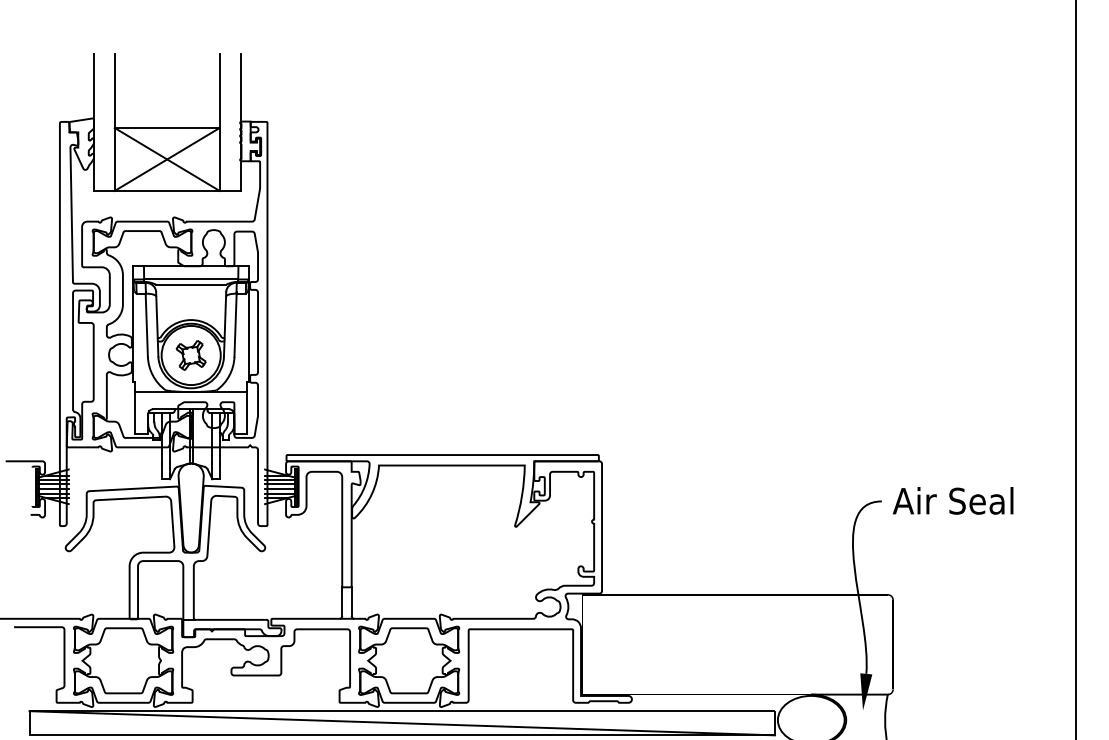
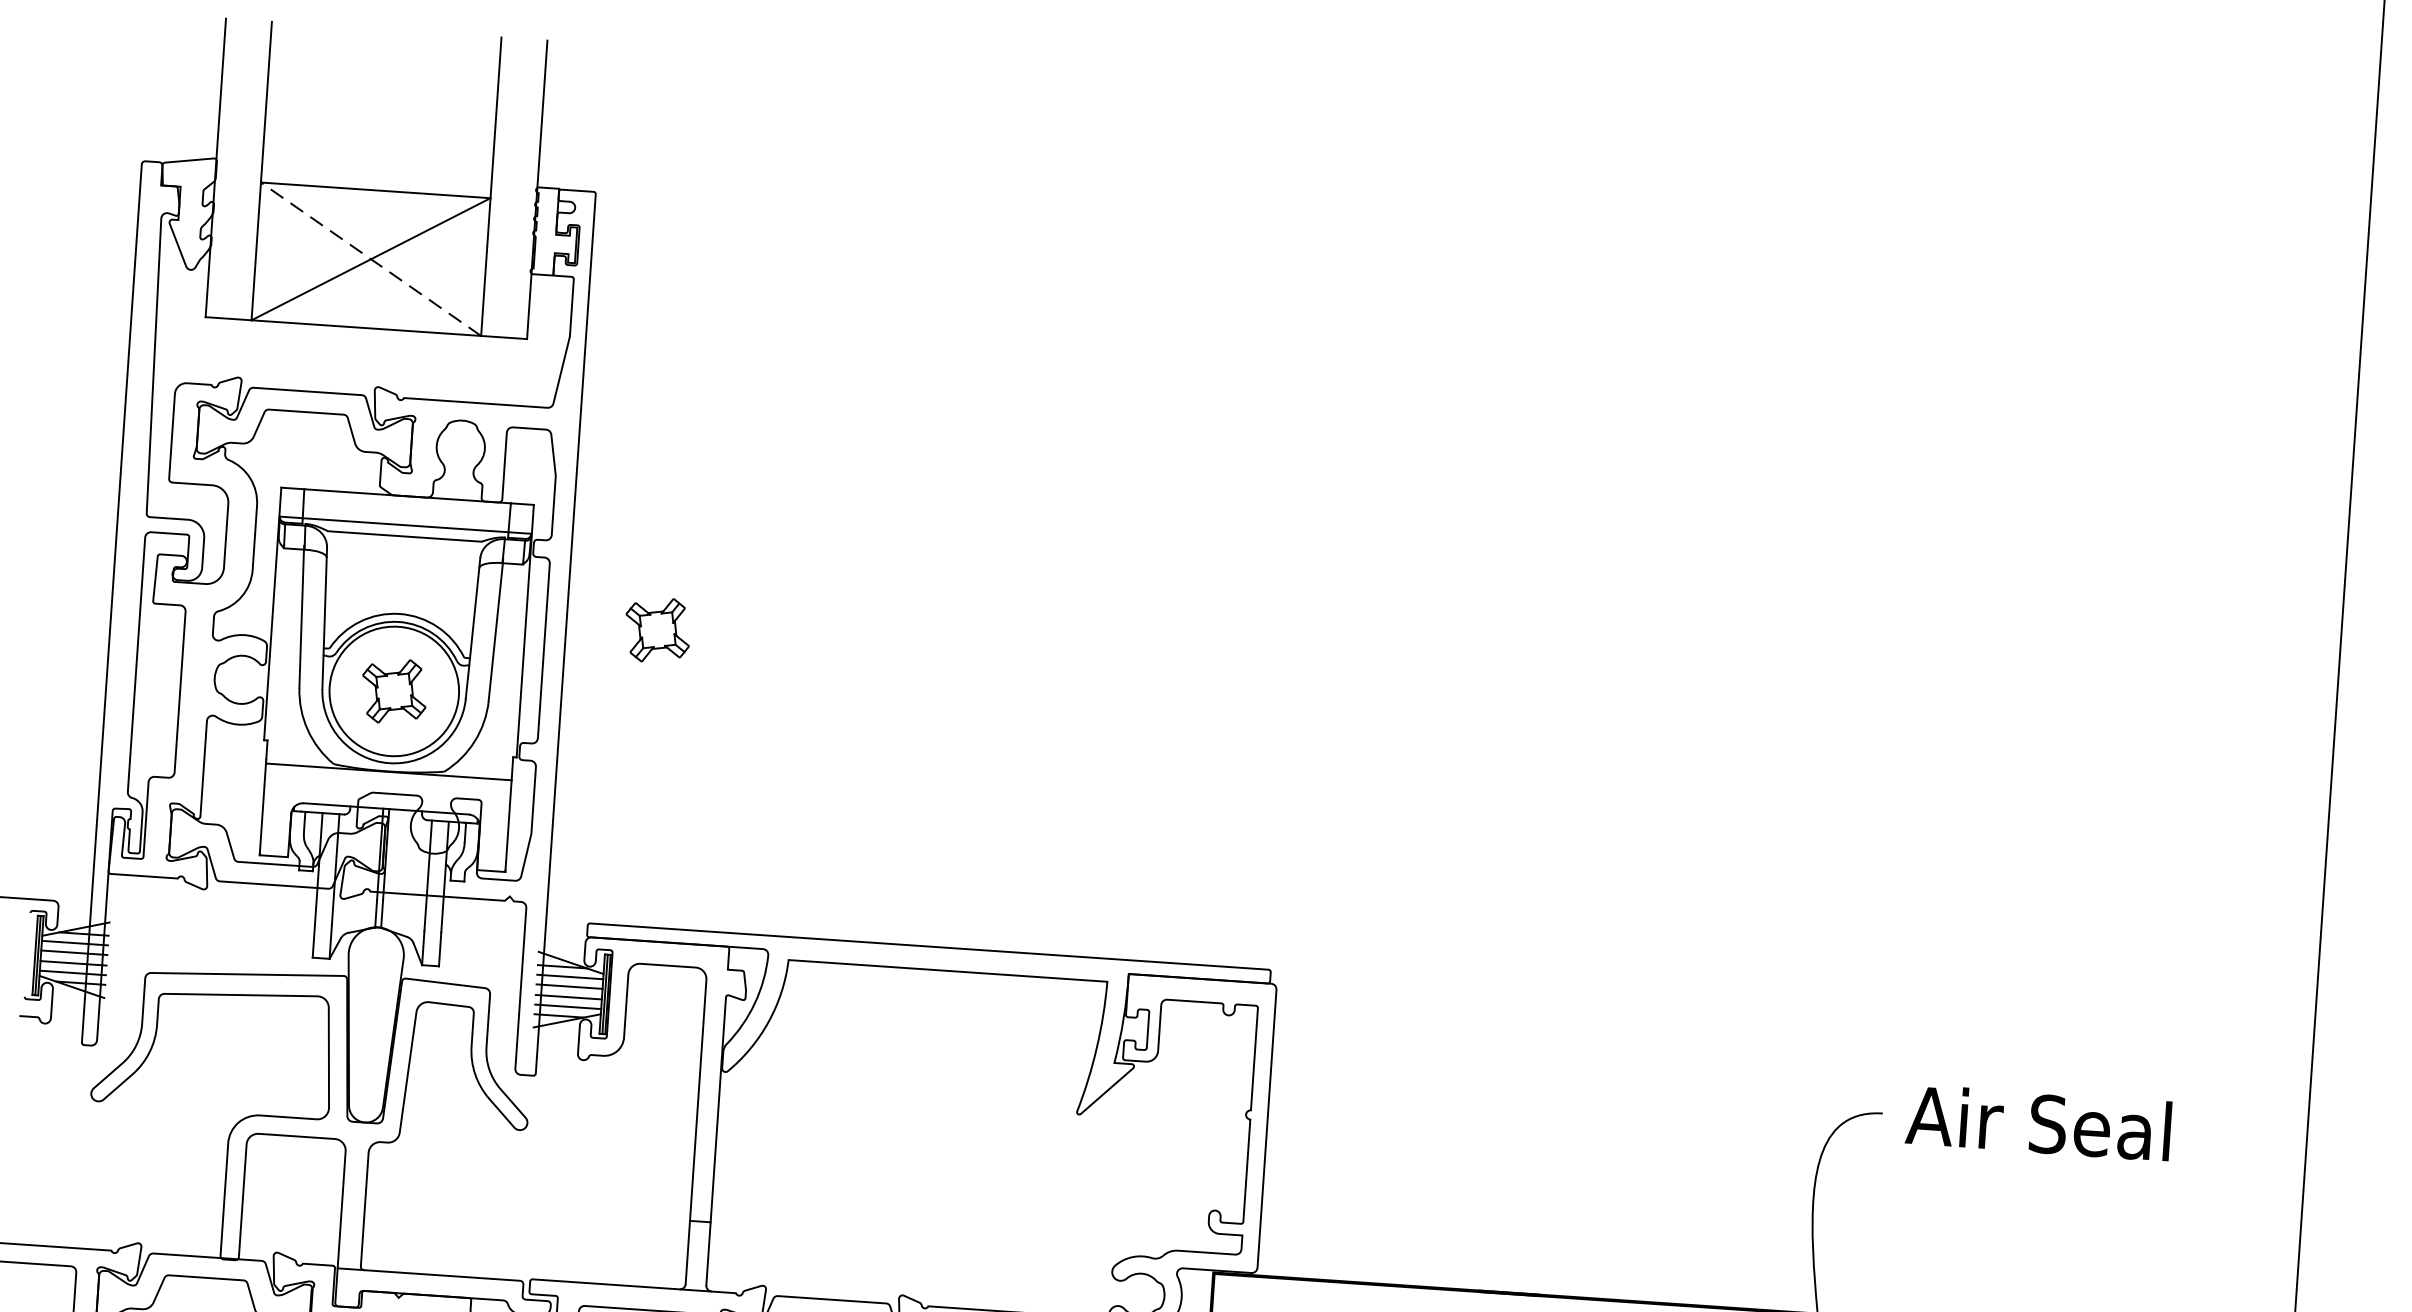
line: (166, 159) -> (369, 259), solid -> dashed
part: (308, 319) -> (656, 630), added

